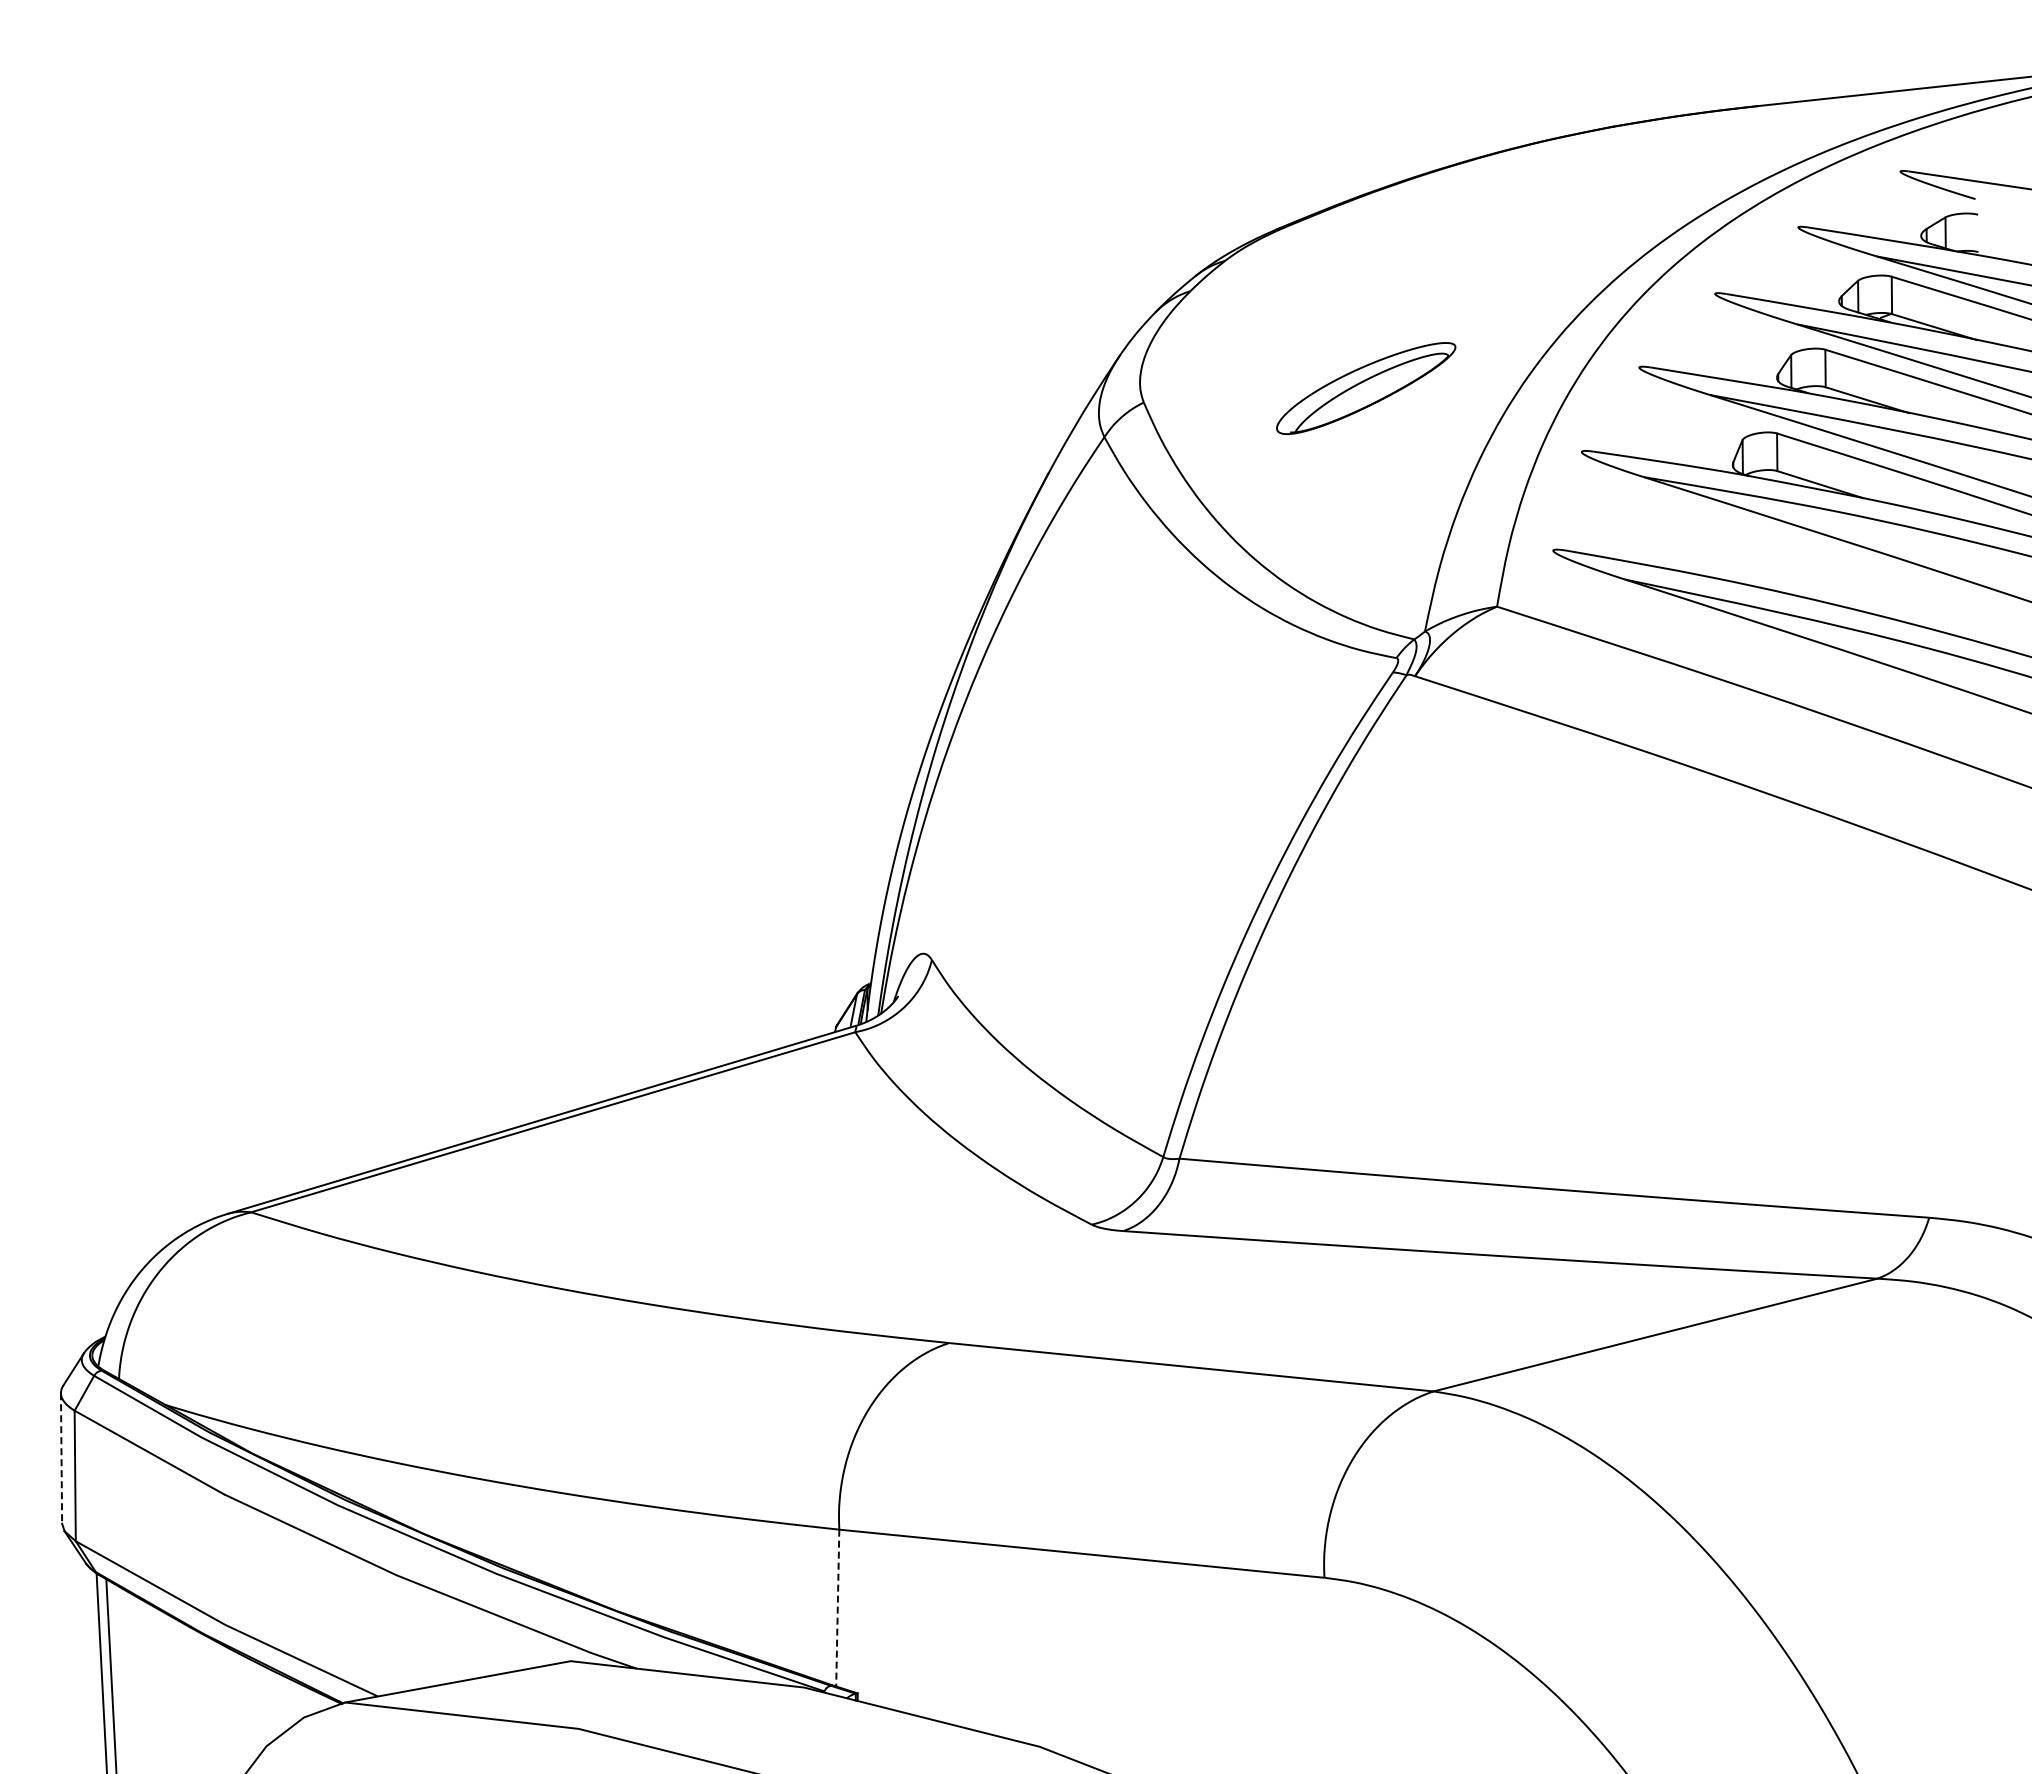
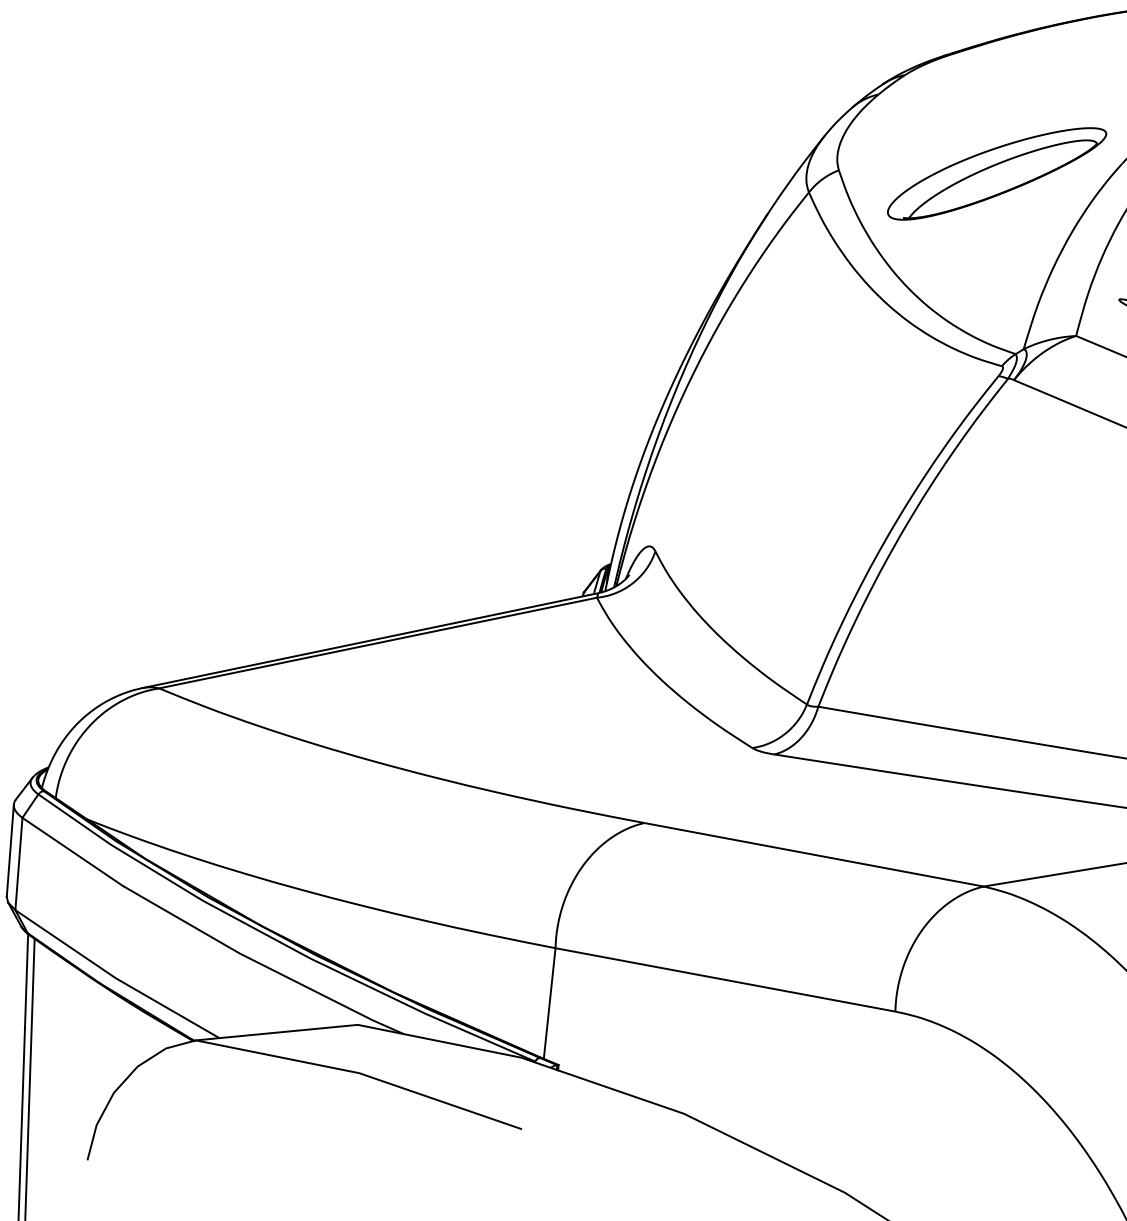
part: (1365, 388) -> (996, 173), size x1.67
line: (61, 1458) -> (10, 850), dashed -> solid
line: (837, 1608) -> (549, 1003), dashed -> solid

